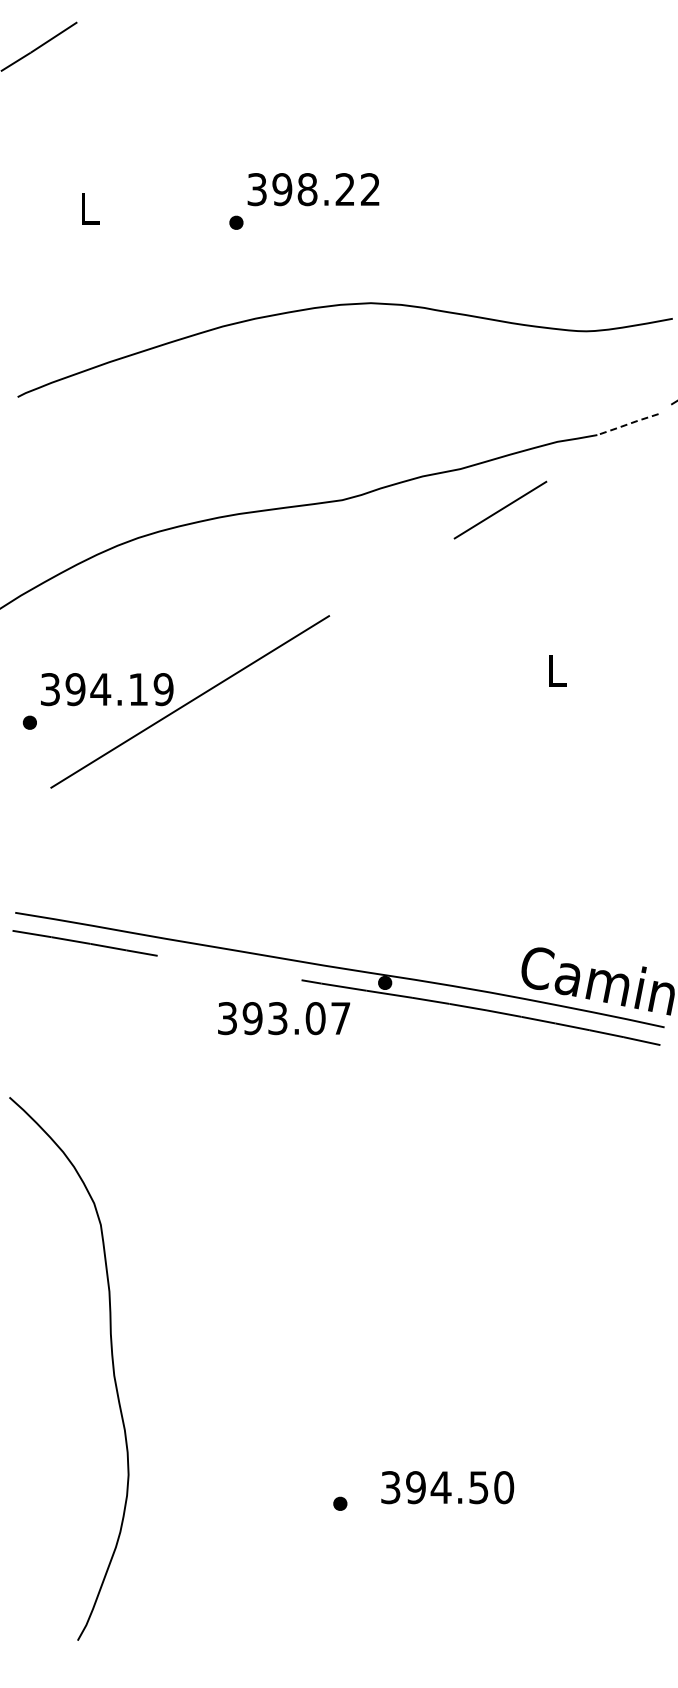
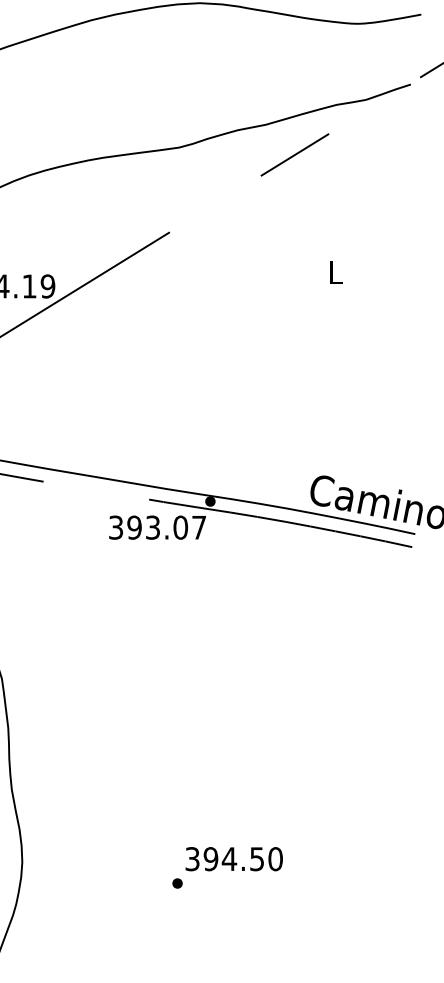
line: (627, 424) -> (388, 92), dashed -> solid
text: (284, 1018) -> (157, 527), moved
text: (447, 1487) -> (234, 859), moved

